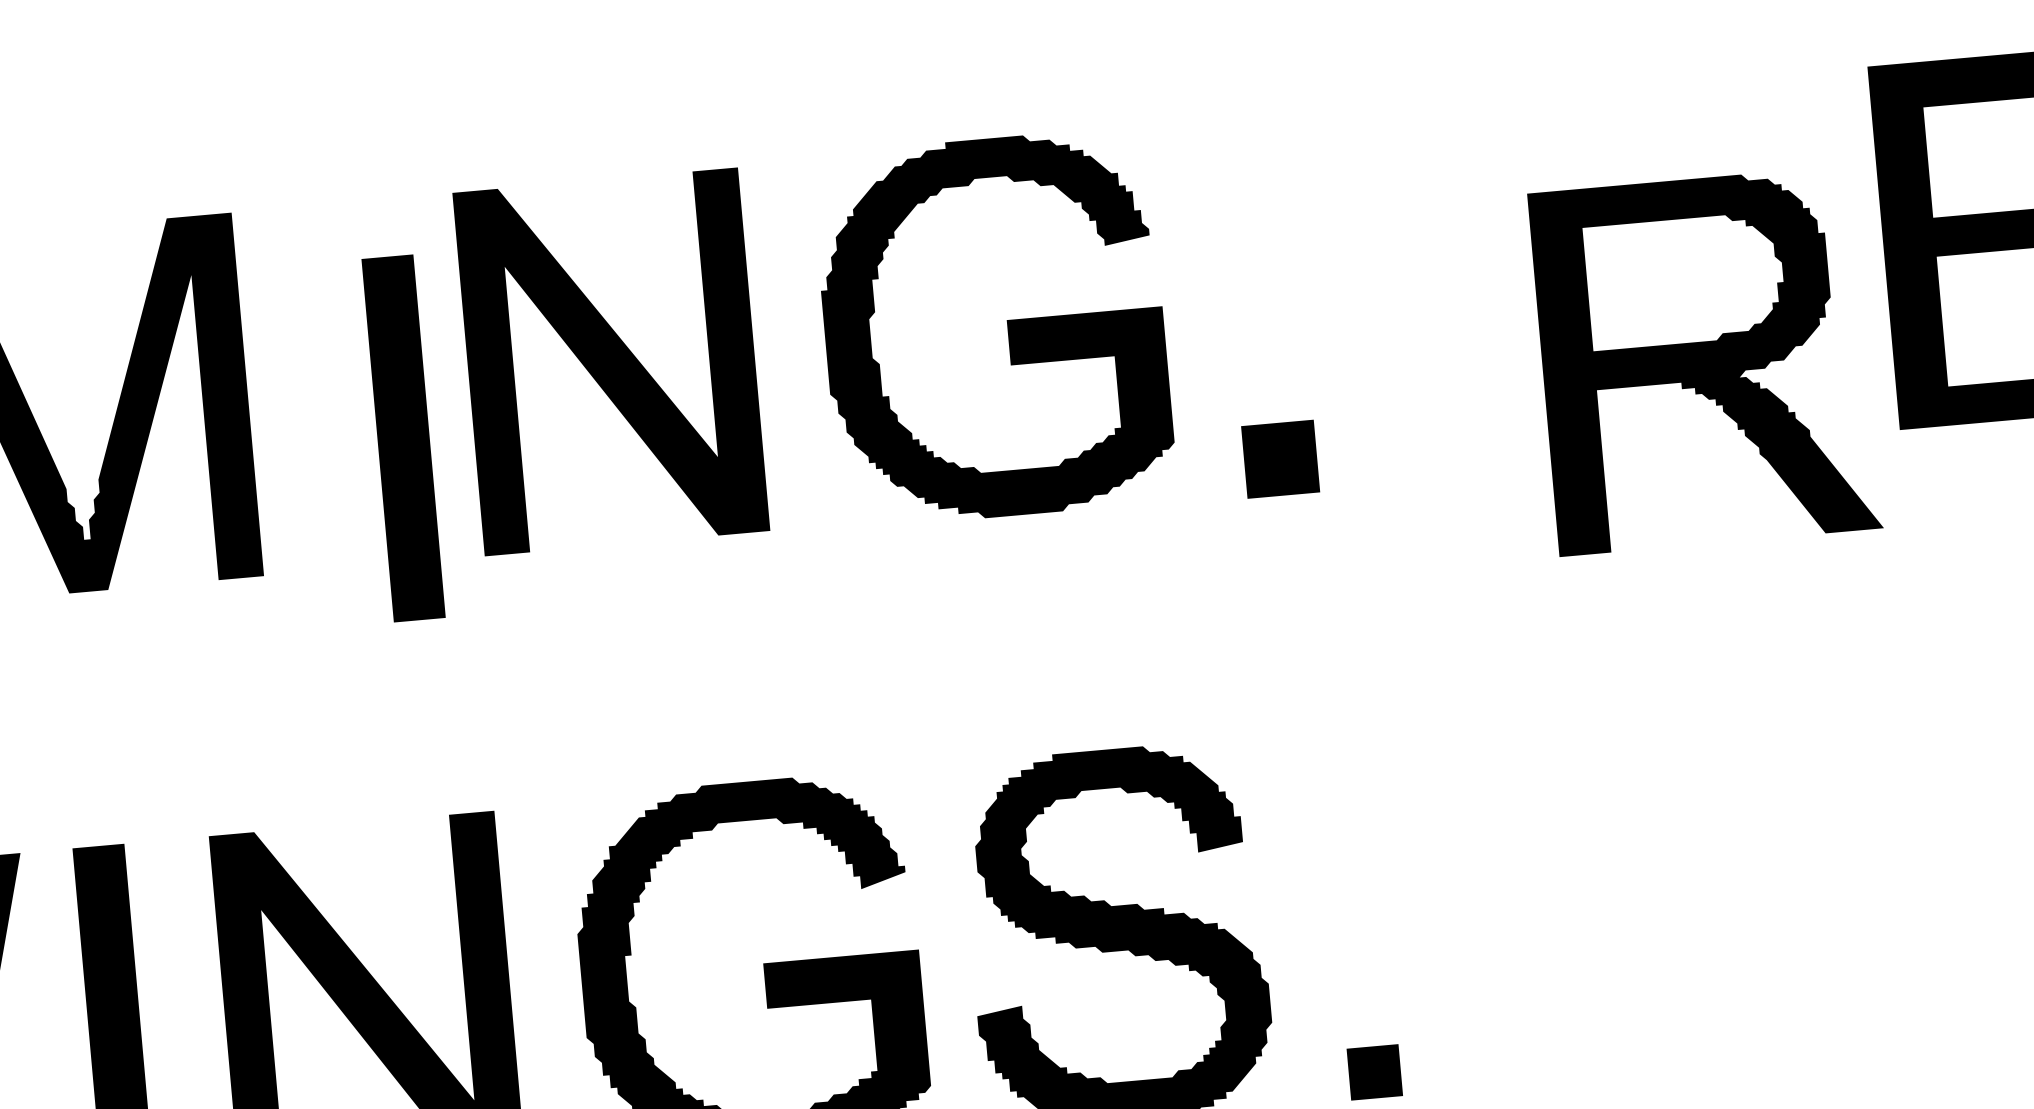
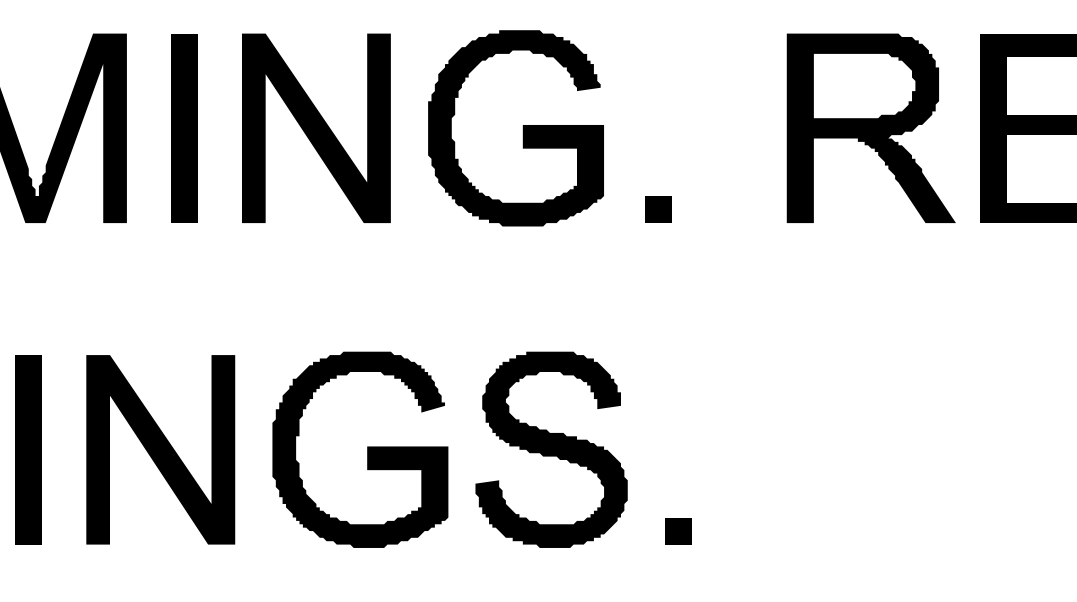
part: (1703, 359) -> (870, 127), moved
part: (403, 438) -> (184, 128), moved
part: (1281, 459) -> (658, 209), size x0.71

